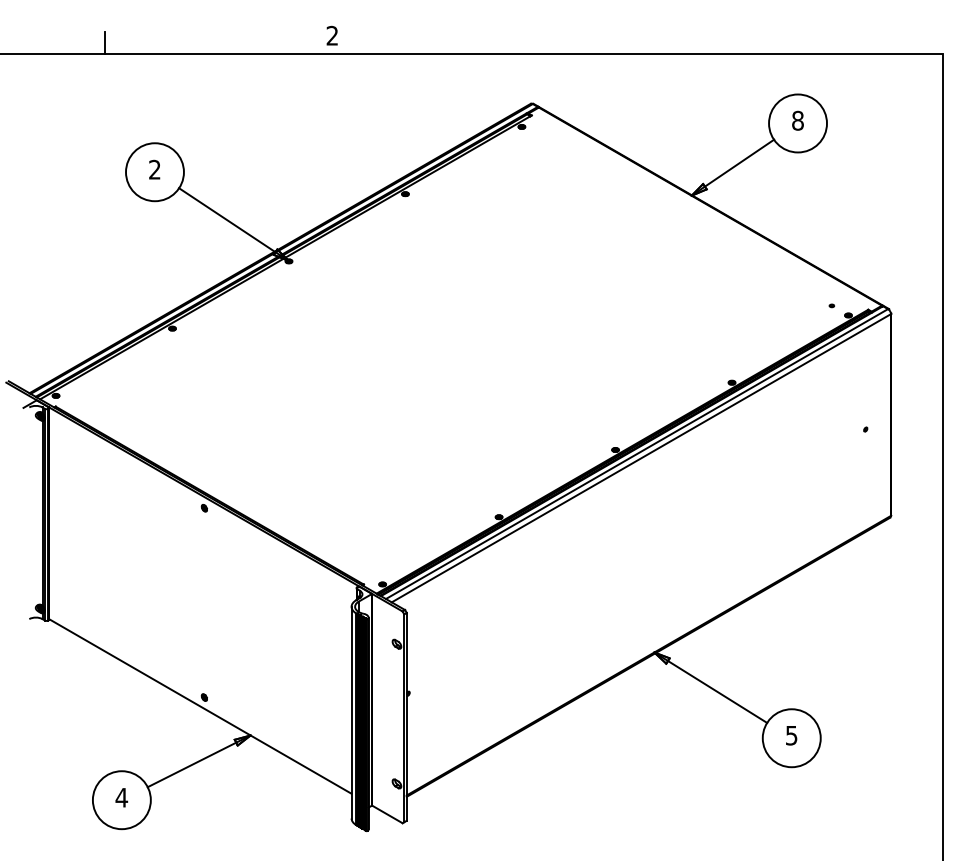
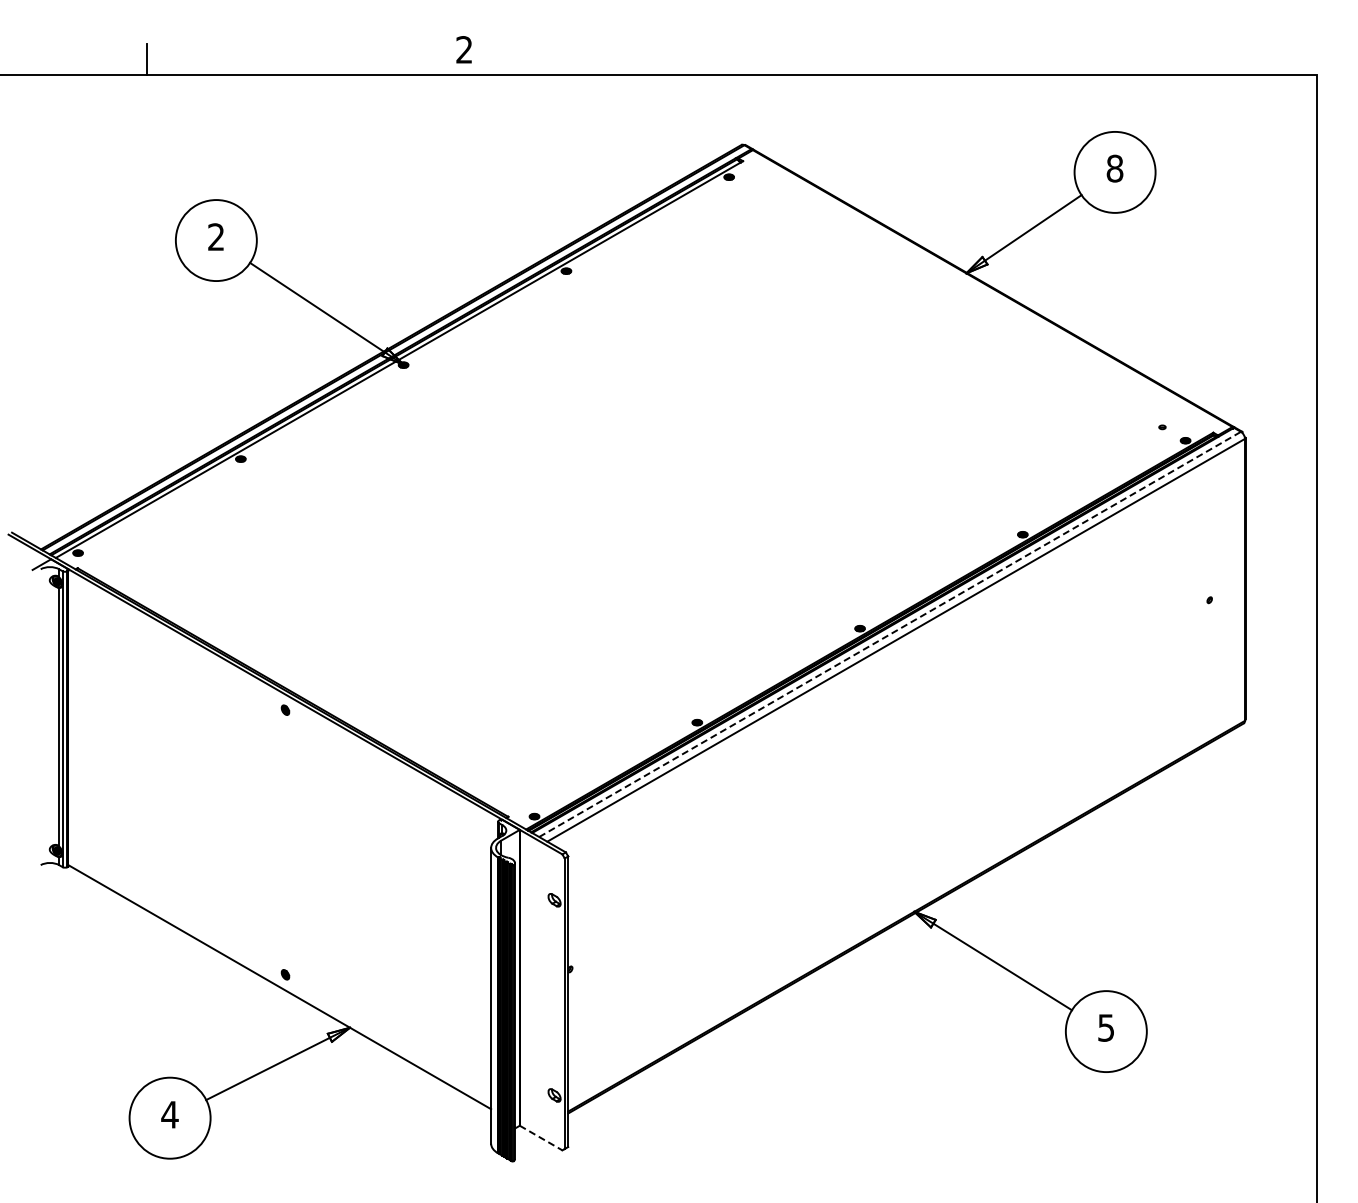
line: (637, 454) -> (890, 634), solid -> dashed
line: (387, 814) -> (541, 1138), solid -> dashed

